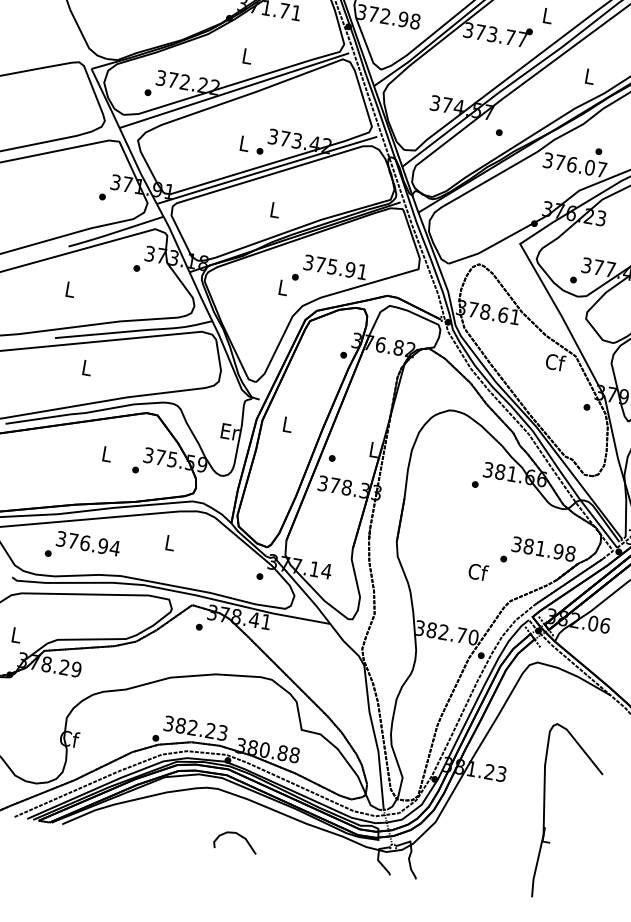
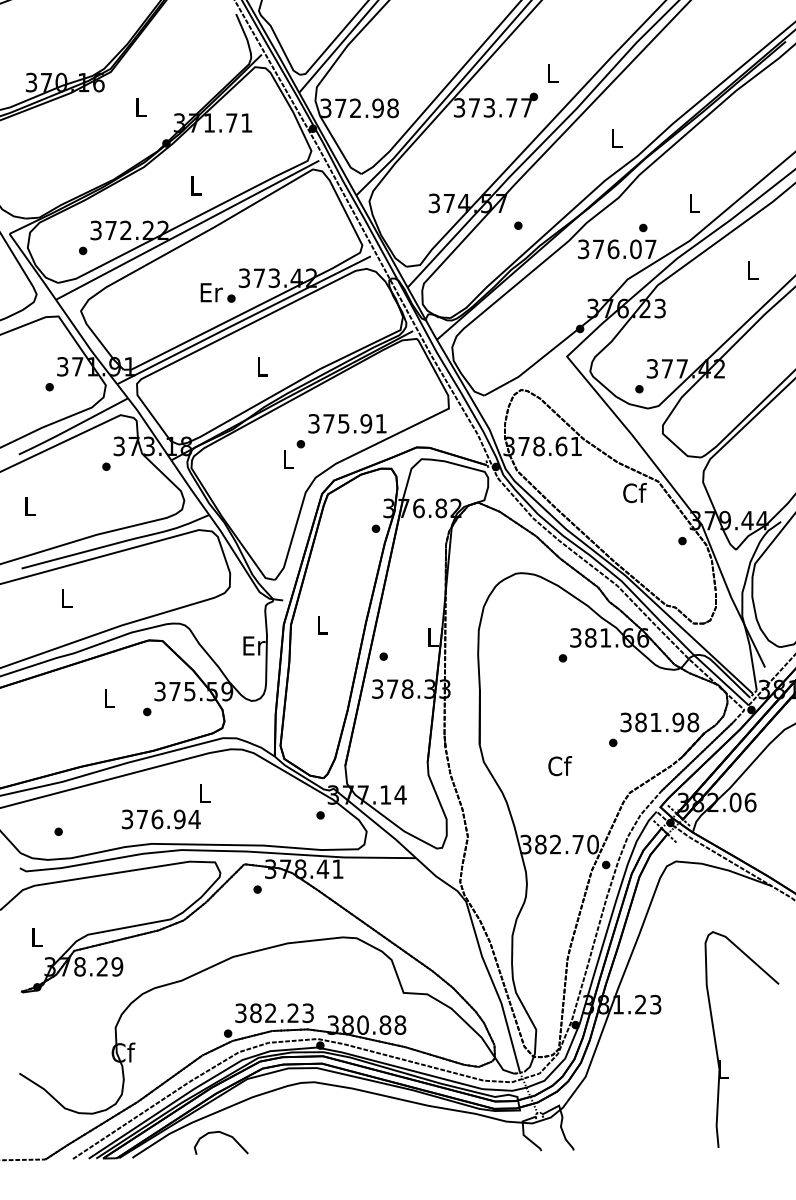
text: (244, 143) -> (211, 292), L -> Er
text: (87, 543) -> (160, 819), moved
text: (478, 572) -> (560, 766), moved
curve: (238, 835) -> (223, 1134), moved

